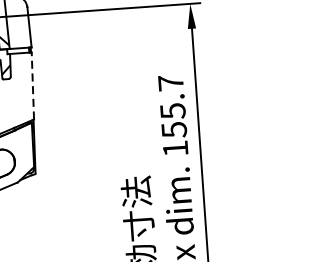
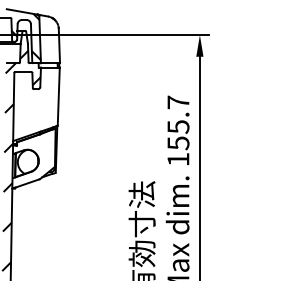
line: (32, 85) -> (58, 96), dashed -> solid

